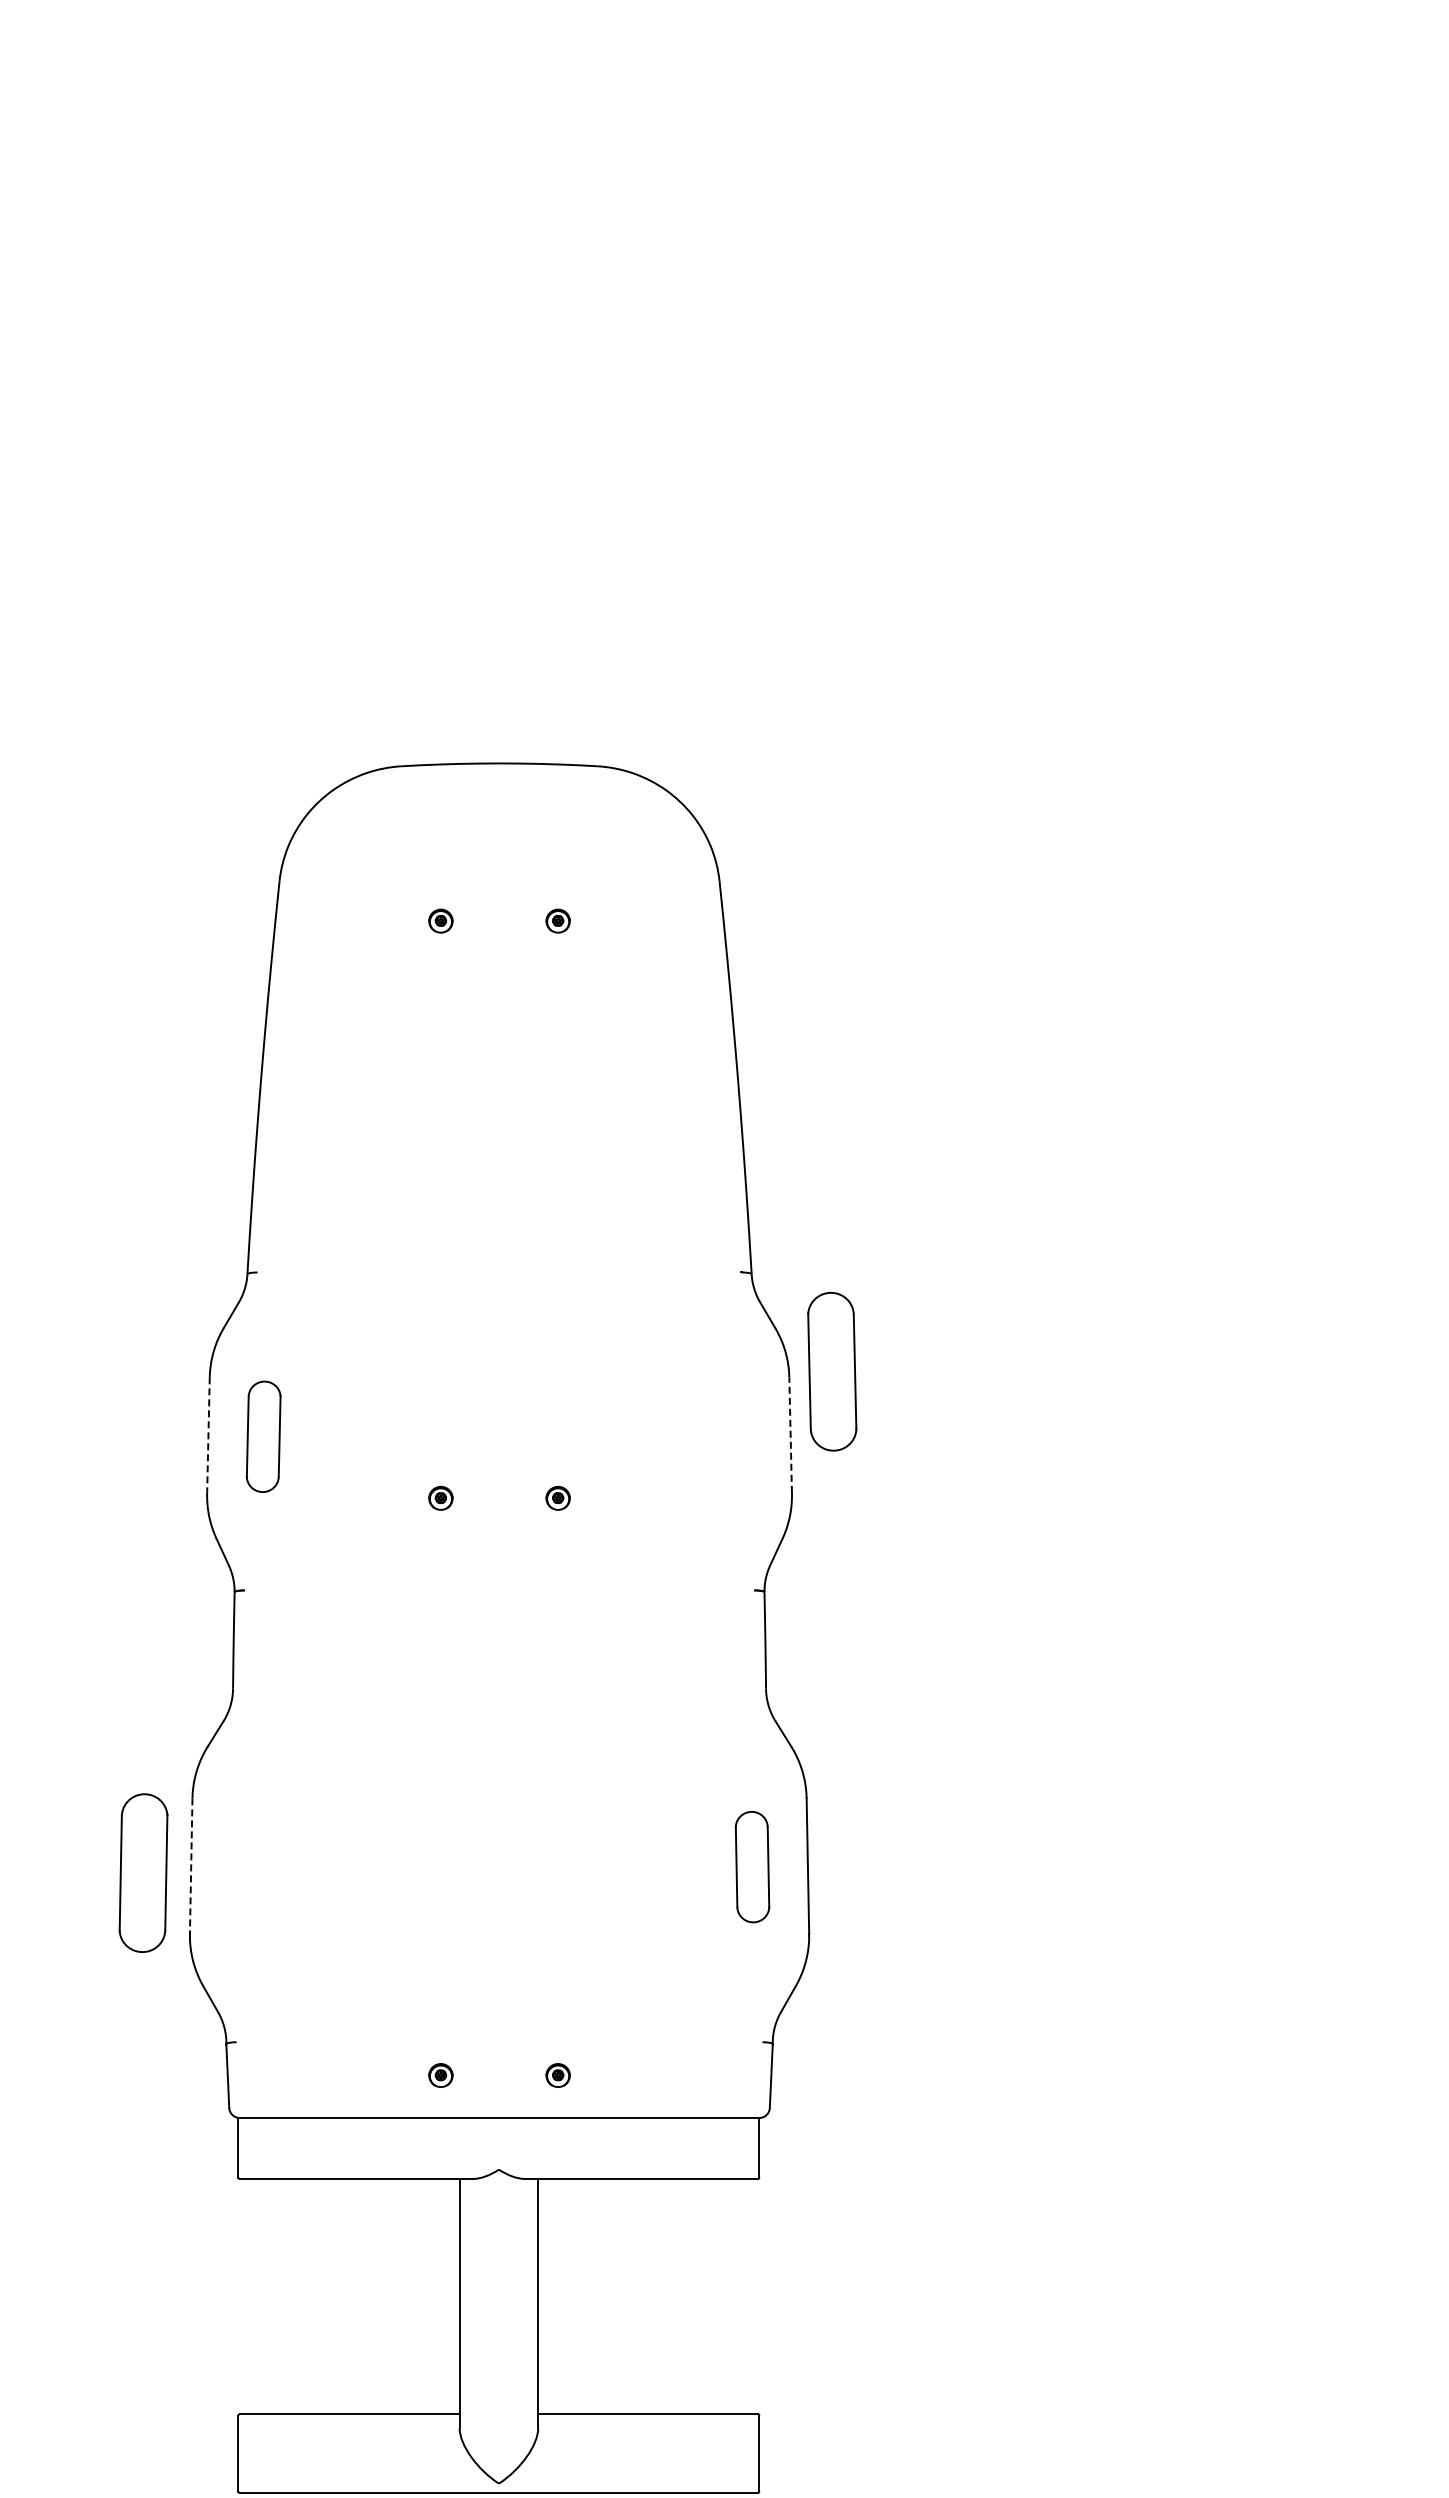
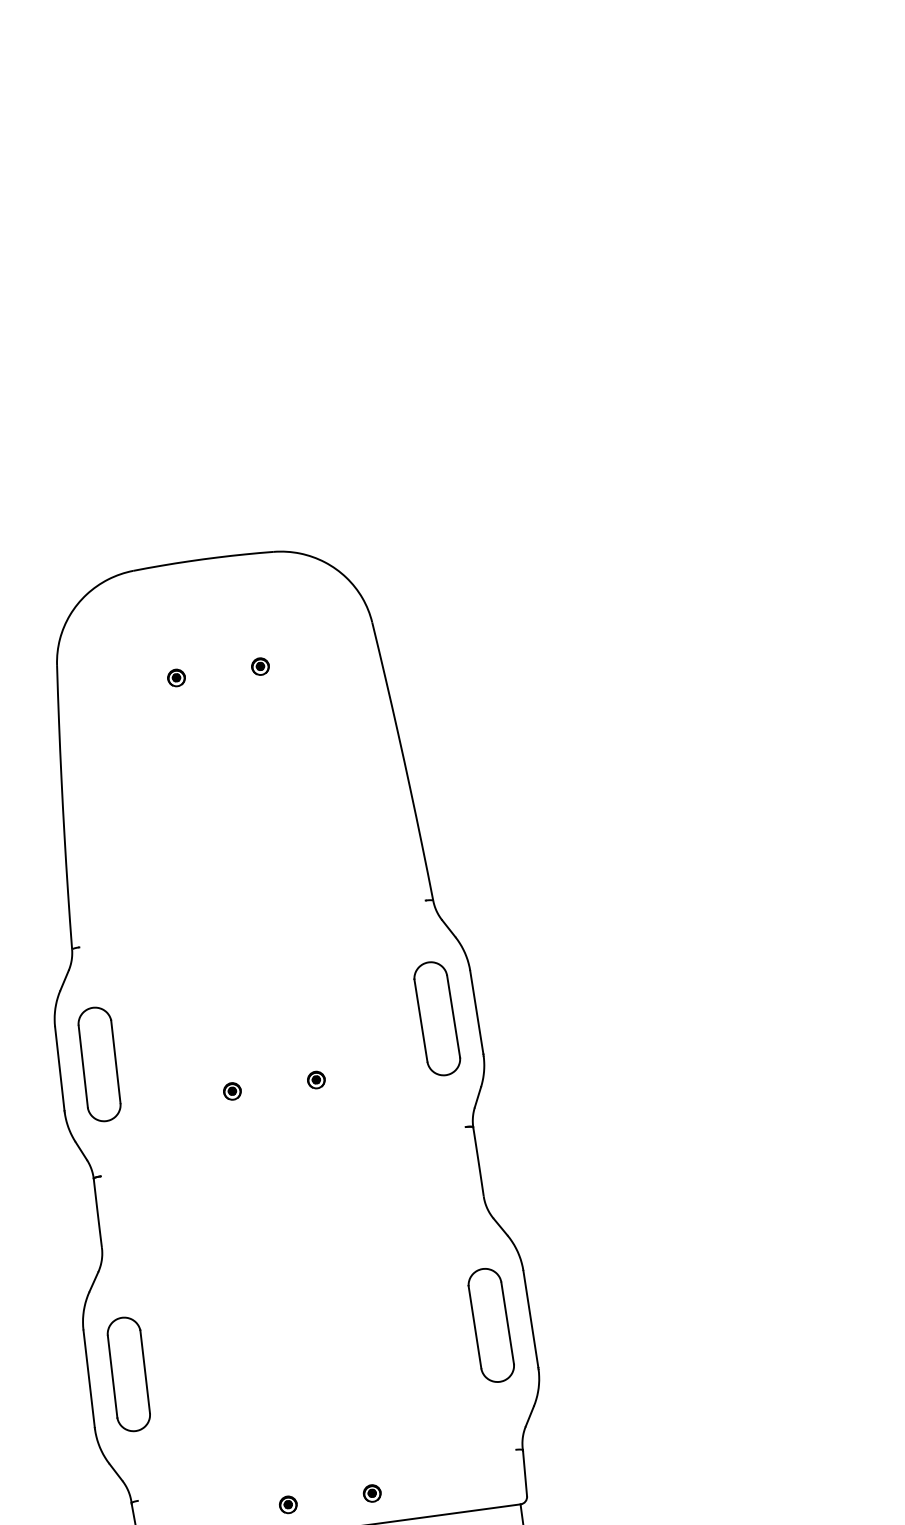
part: (832, 1371) -> (437, 1018), moved
line: (208, 1435) -> (59, 1068), dashed -> solid
line: (790, 1435) -> (476, 1012), dashed -> solid
part: (263, 1436) -> (99, 1064), size x1.43
line: (191, 1866) -> (89, 1379), dashed -> solid
part: (752, 1866) -> (491, 1324), size x1.43
part: (143, 1872) -> (128, 1373), moved

